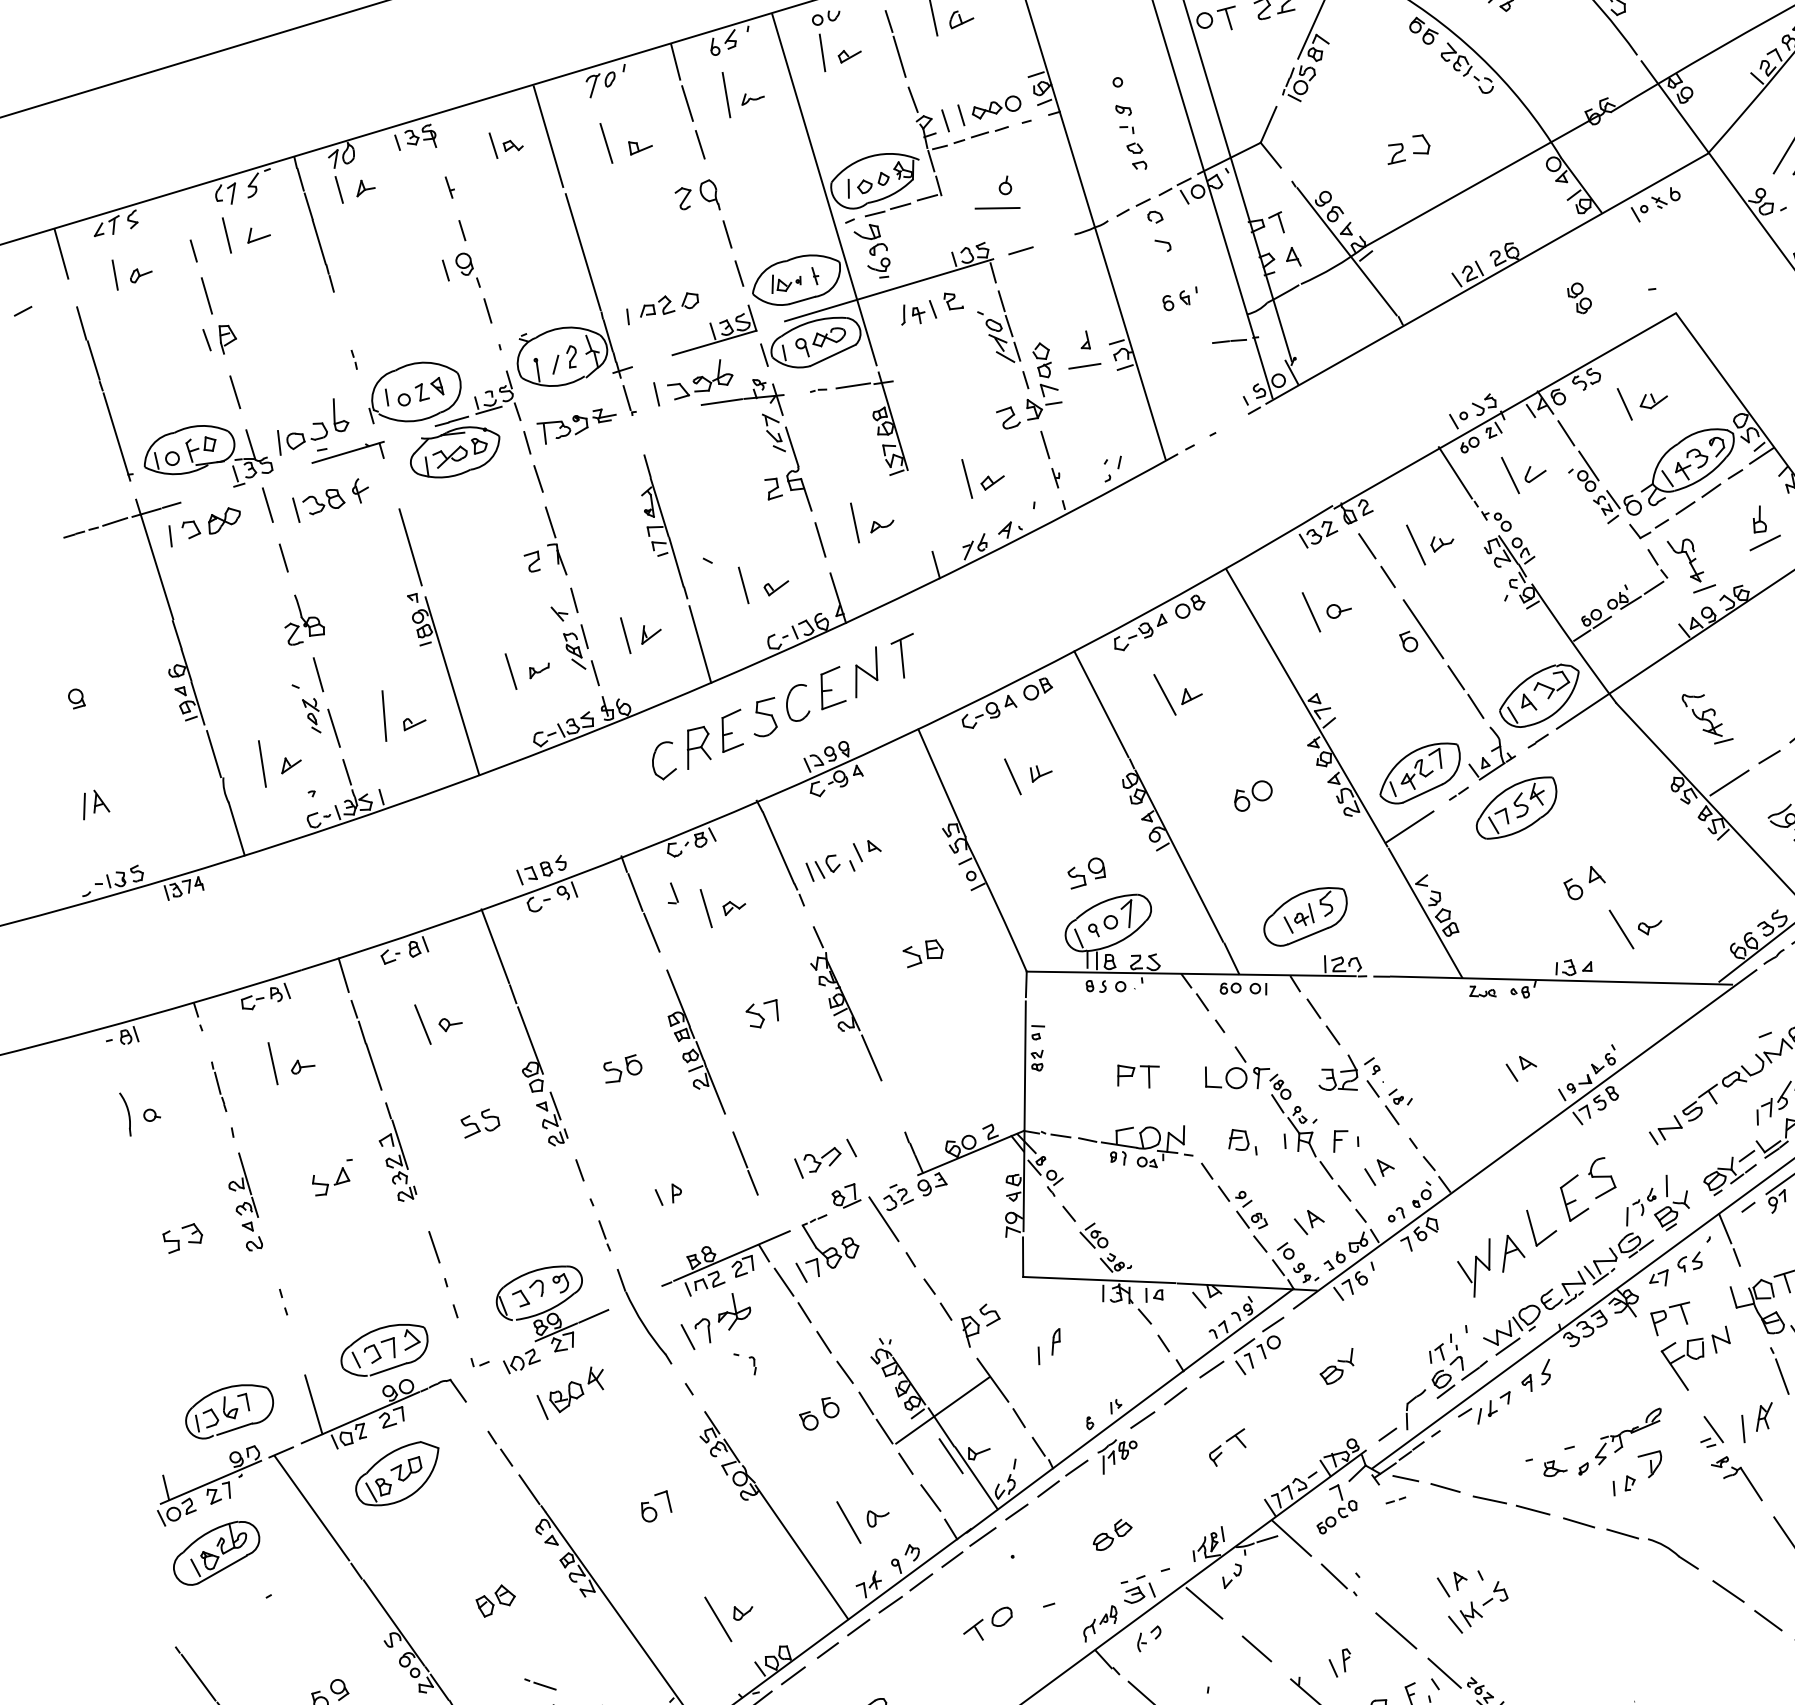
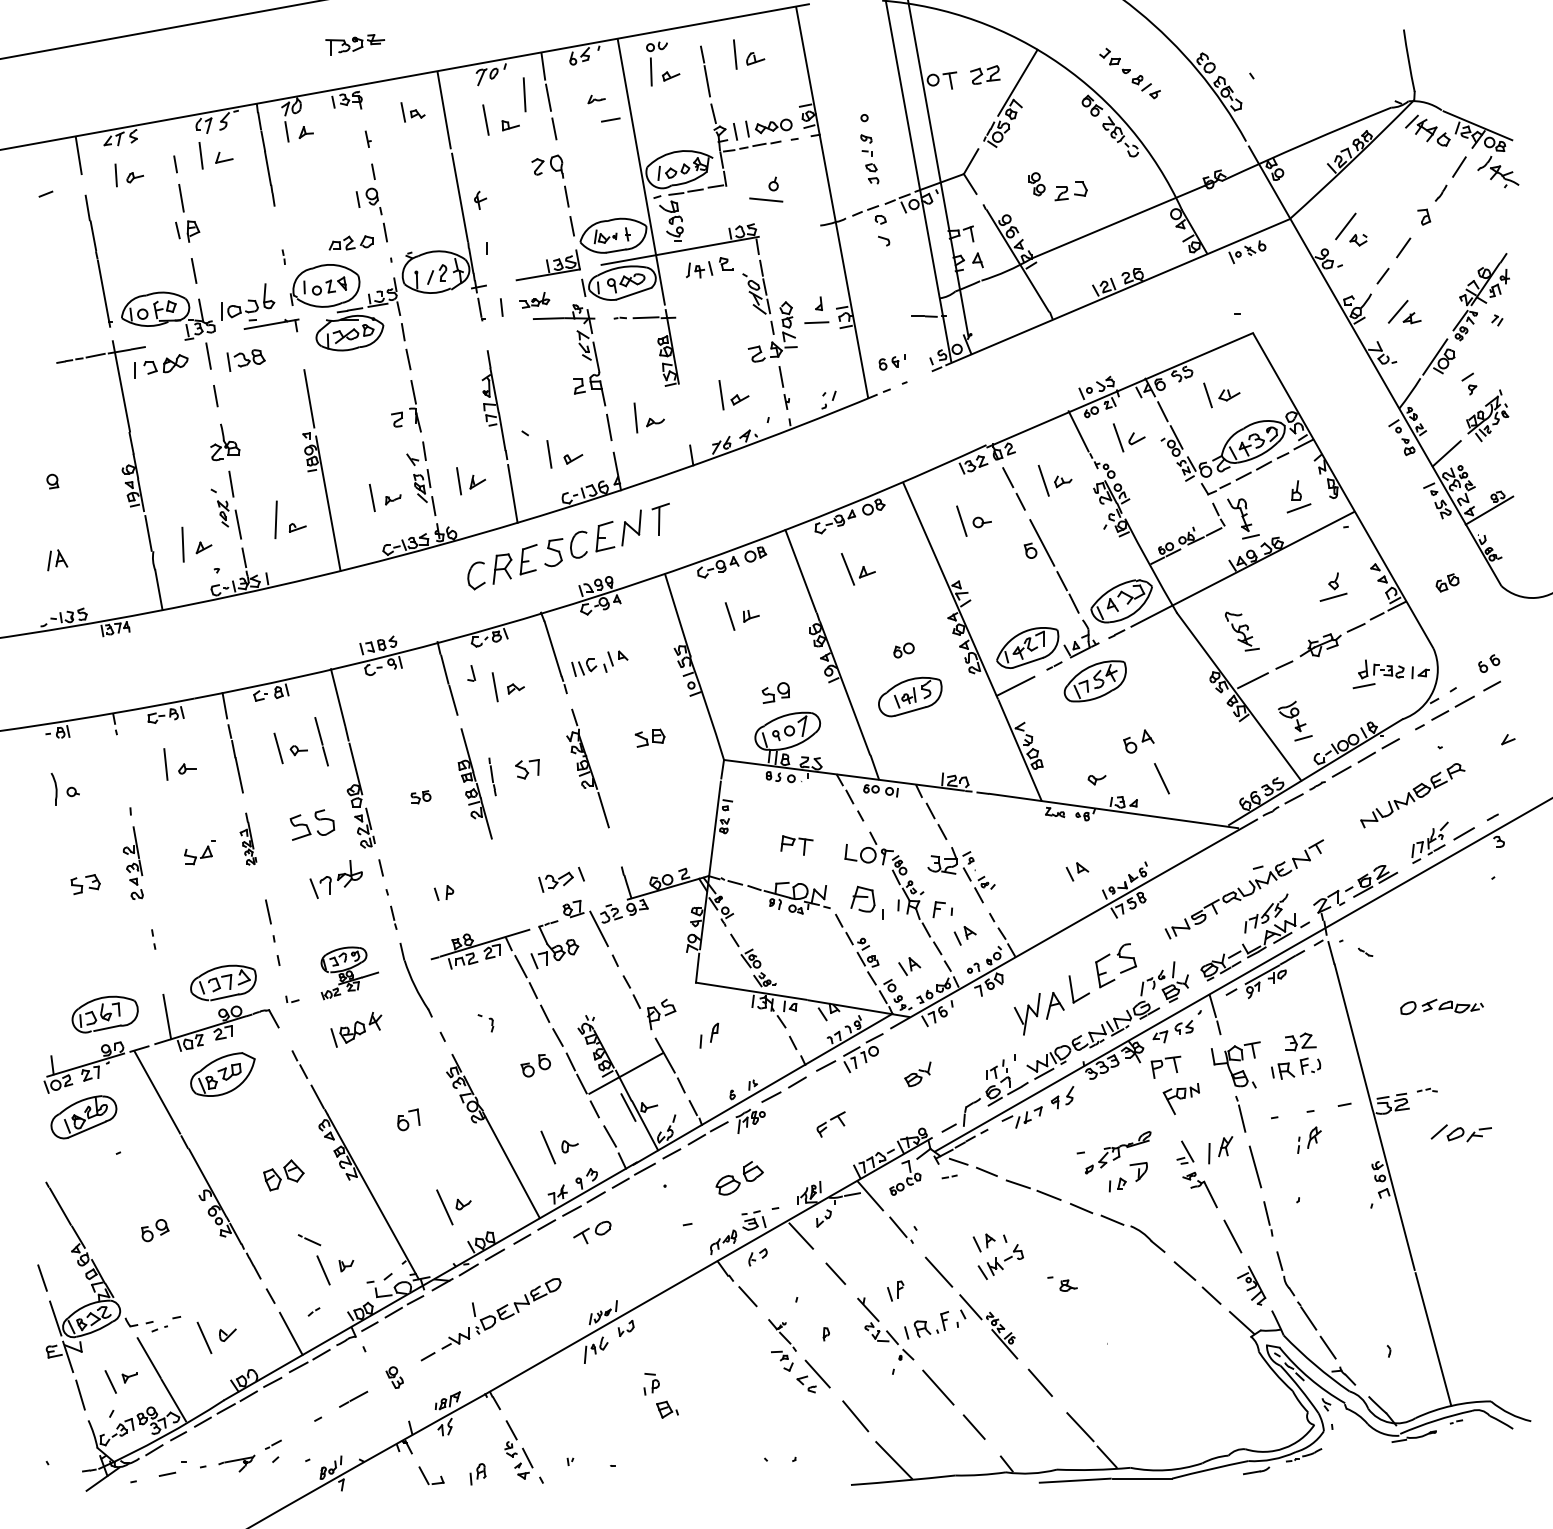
line: (726, 94) -> (524, 94), moved
line: (1020, 250) -> (610, 119), moved
part: (1579, 298) -> (1036, 184), moved
part: (1179, 299) -> (891, 362), moved
part: (667, 303) -> (350, 242), moved
part: (699, 379) -> (534, 300), size x0.6
part: (577, 425) -> (355, 44), moved
part: (360, 489) -> (480, 199), moved
part: (1252, 796) -> (903, 650), size x0.7
part: (1305, 915) -> (910, 696), moved
part: (1649, 928) -> (1096, 780), moved
part: (622, 1069) -> (420, 797), size x0.7
line: (218, 1086) -> (492, 776), moved
part: (480, 1123) -> (312, 825), size x1.6
part: (1241, 1142) -> (866, 902), size x1.6
part: (396, 1151) -> (248, 838), size x0.7
line: (745, 1163) -> (321, 741), moved
part: (553, 1317) -> (349, 973), size x0.7
part: (715, 1321) -> (335, 879), moved
part: (1697, 1358) -> (1181, 1098), size x0.7
part: (1546, 1466) -> (1062, 1283), moved
part: (1112, 1534) -> (739, 1178), size x1.6
part: (496, 1599) -> (284, 1174), size x1.4
part: (988, 1624) -> (592, 1232), moved

